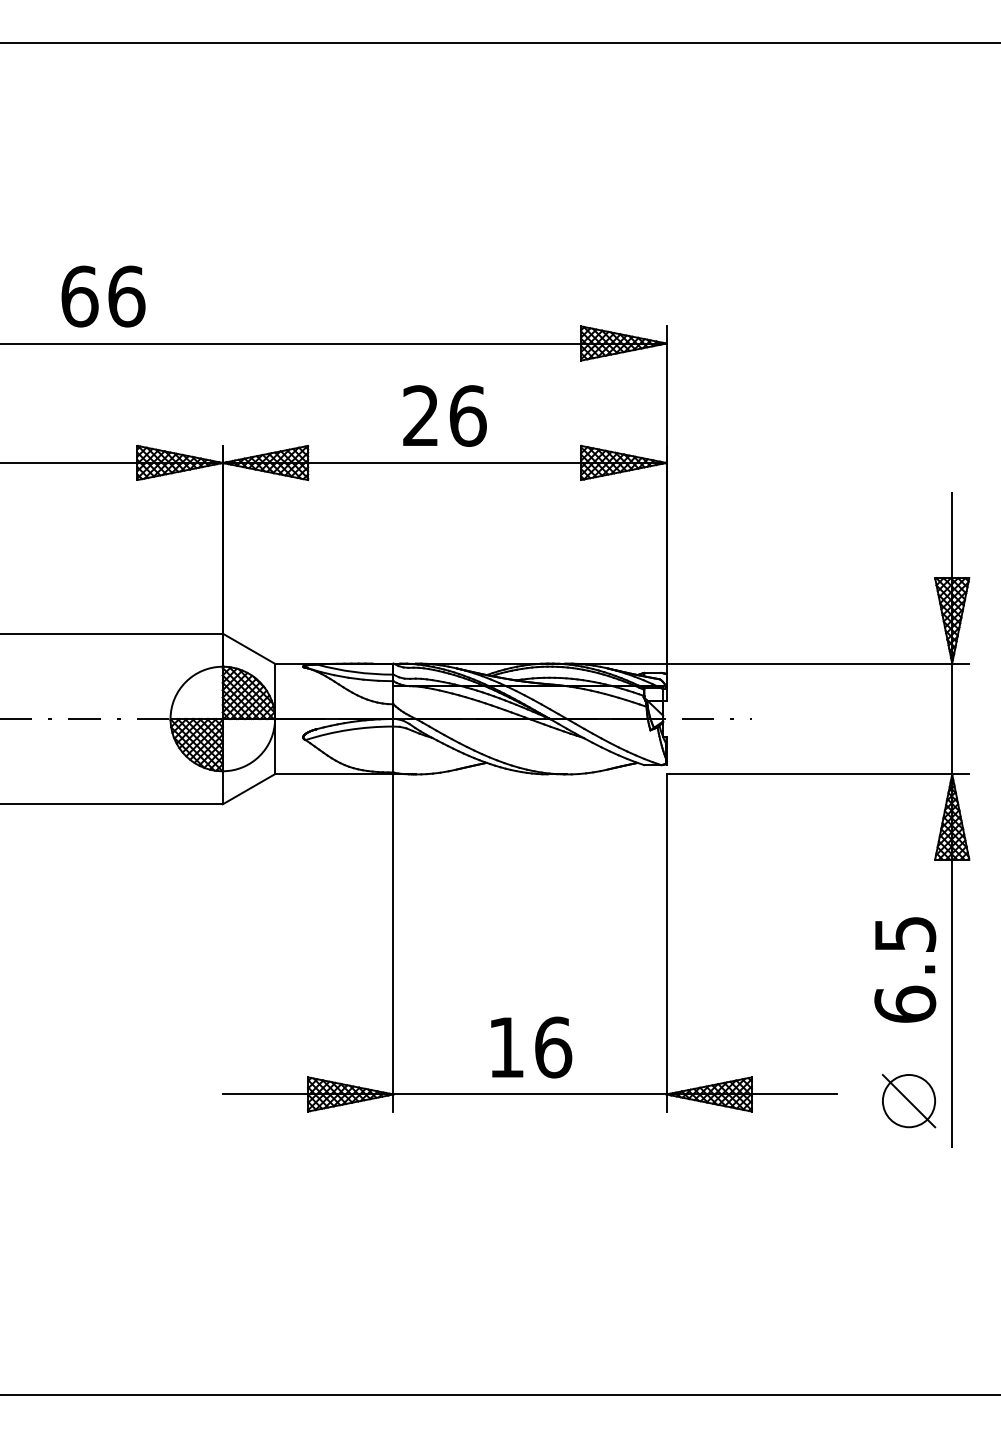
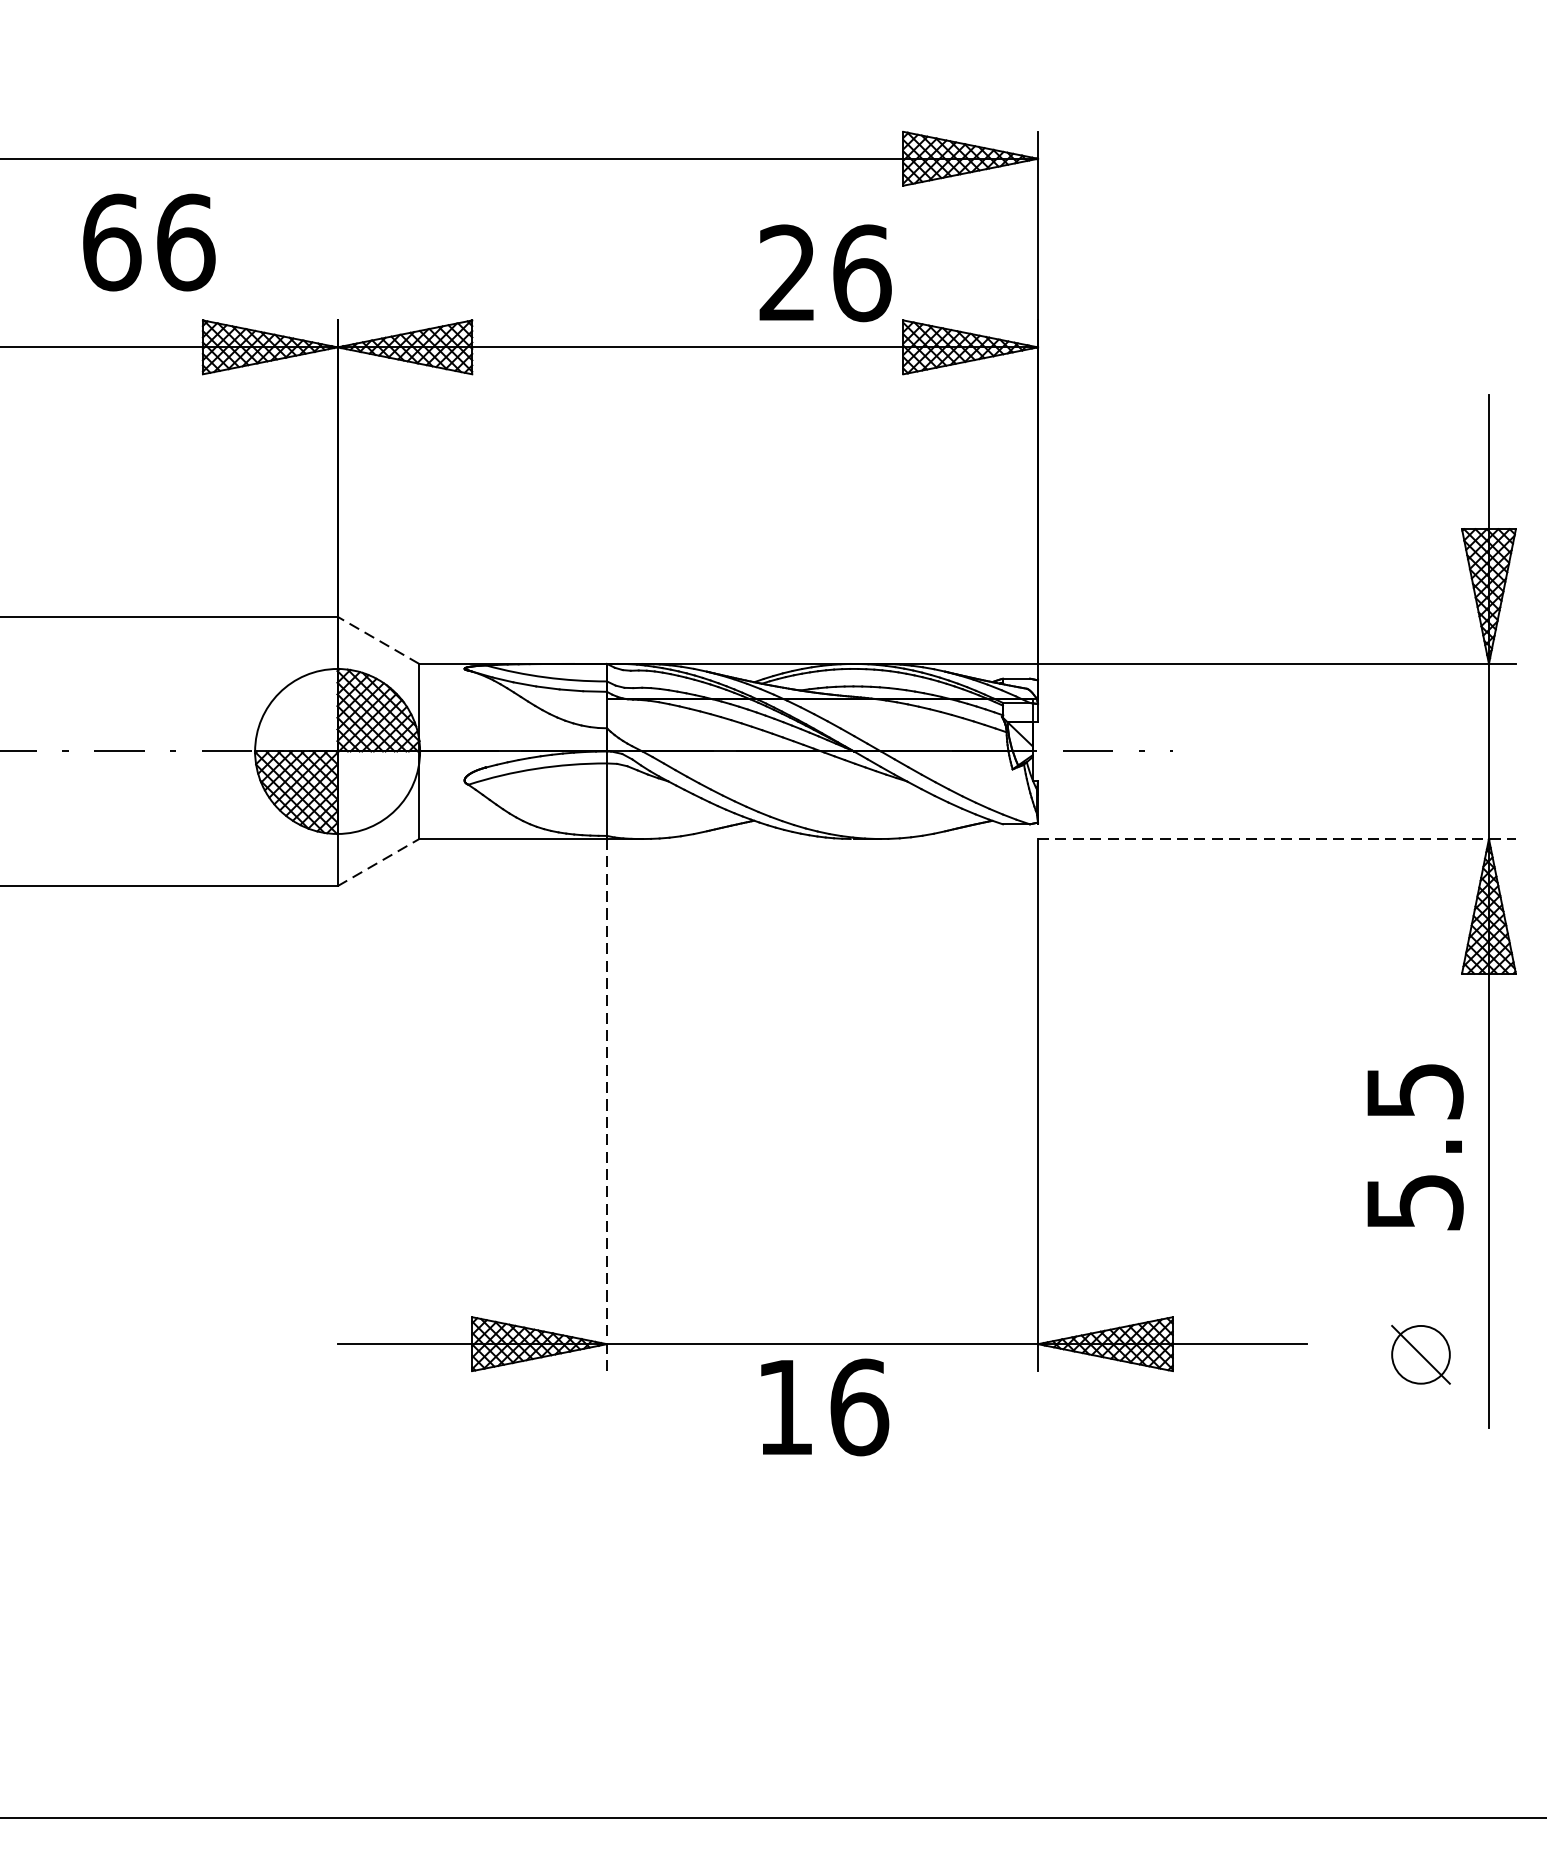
text: (103, 296) -> (149, 242), moved
text: (444, 415) -> (824, 272), moved
line: (248, 648) -> (378, 640), solid -> dashed
line: (818, 774) -> (1277, 839), solid -> dashed
line: (248, 789) -> (378, 862), solid -> dashed
line: (393, 943) -> (607, 1105), solid -> dashed
text: (905, 1003) -> (1415, 1200), 6.5 -> 5.5
text: (531, 1047) -> (824, 1407), moved
part: (909, 1101) -> (1421, 1355), size x0.7

